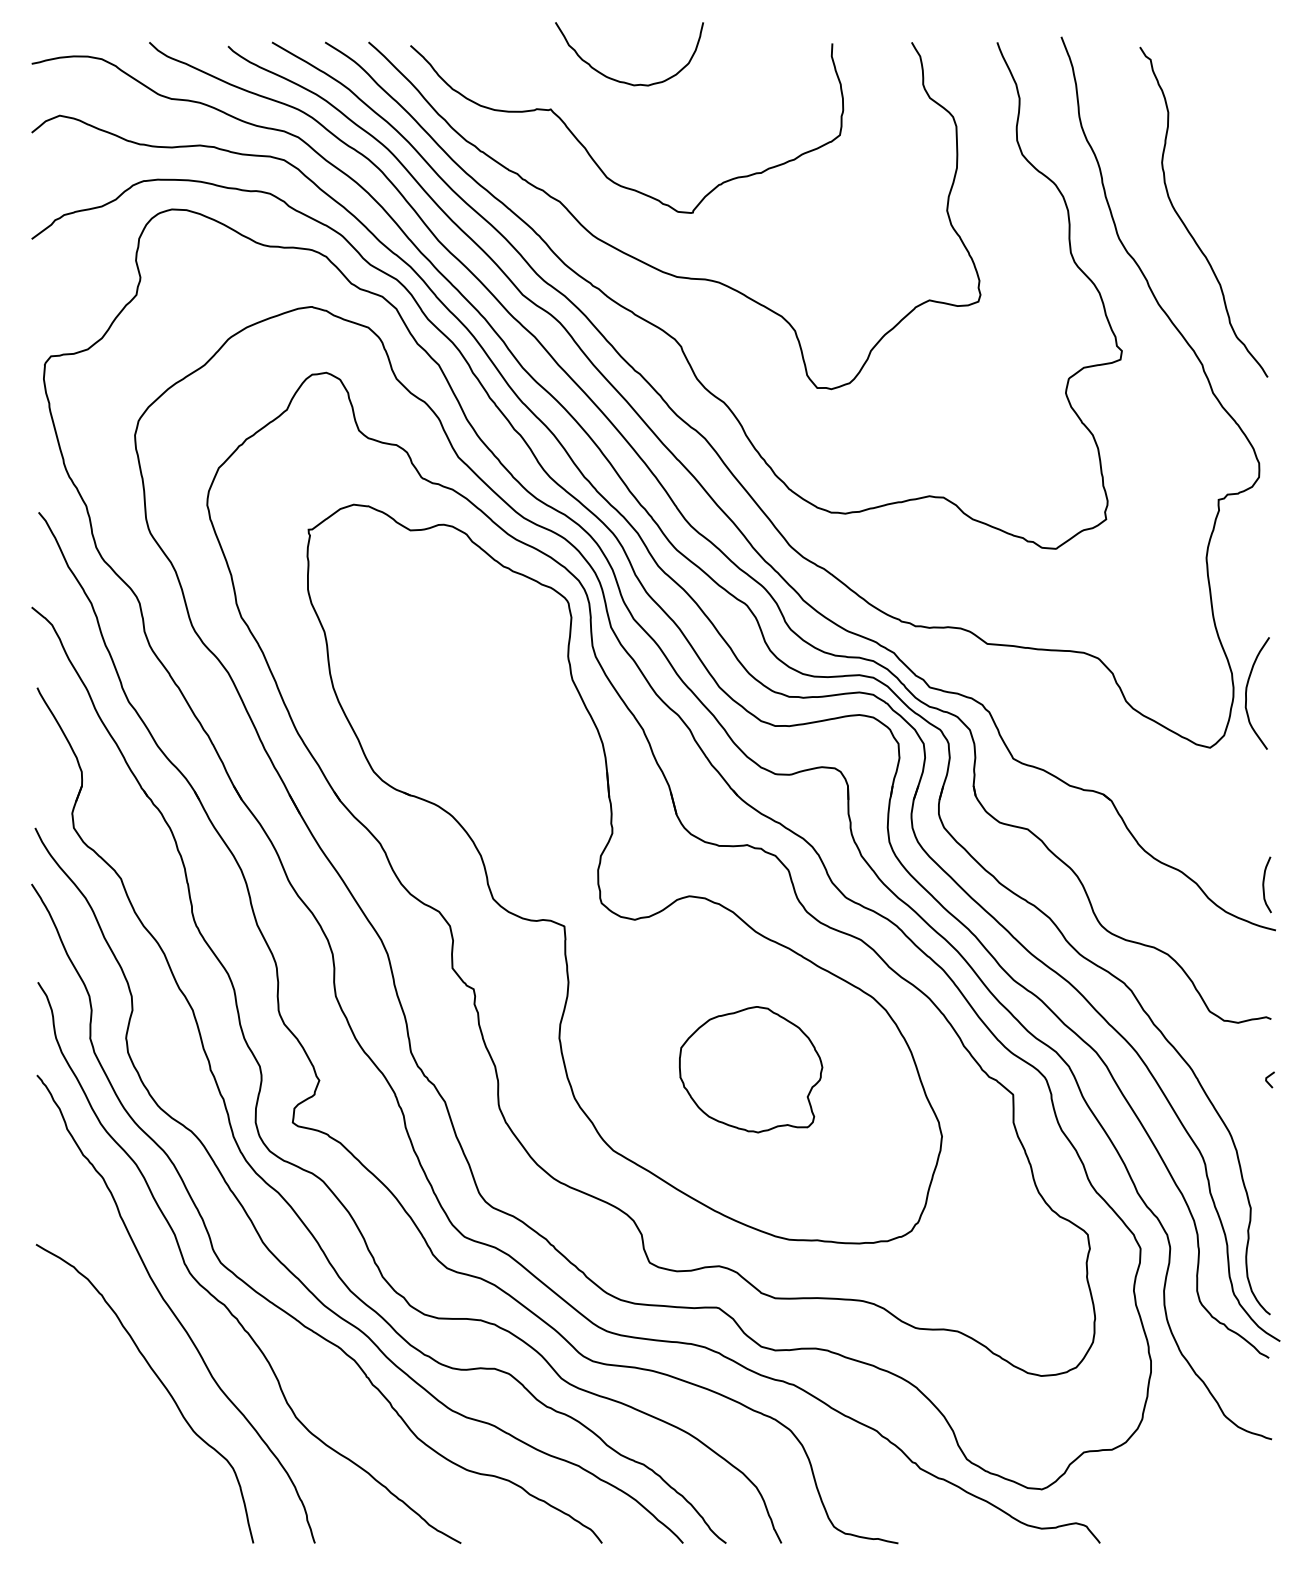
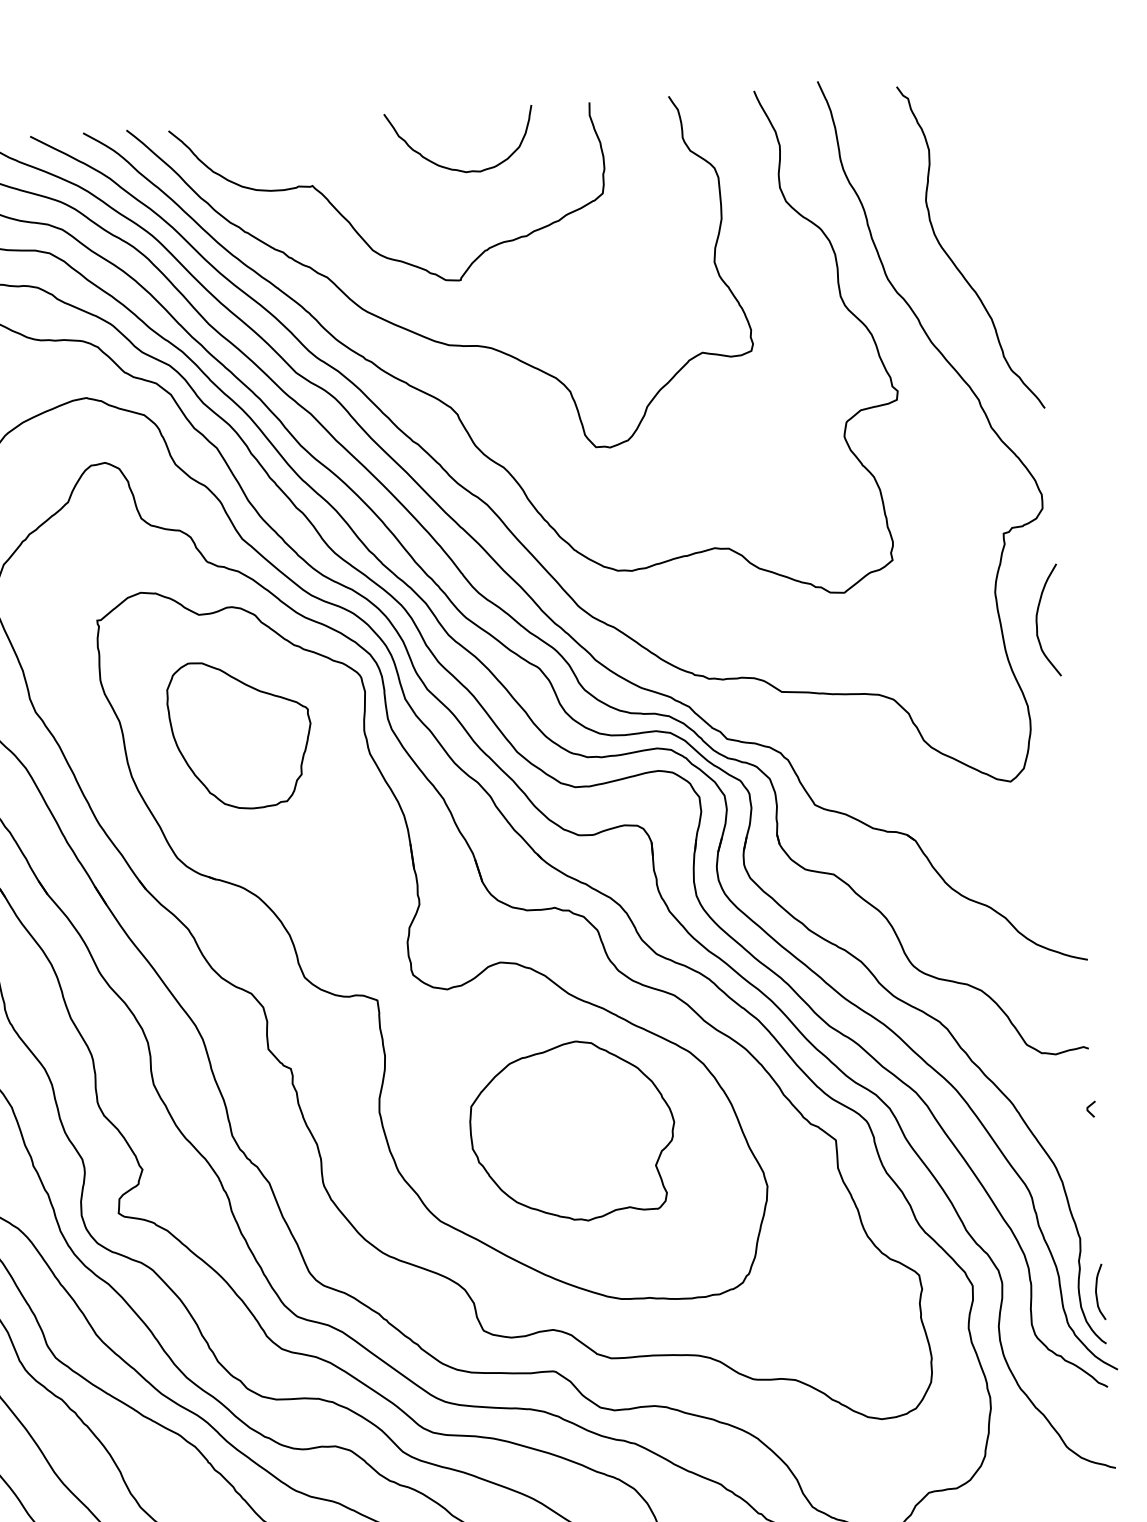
curve: (624, 81) -> (456, 168), moved
part: (443, 652) -> (239, 734), added
curve: (1247, 691) -> (1037, 619), moved
curve: (1264, 884) -> (1097, 1291), moved
part: (750, 1069) -> (572, 1131), size x1.43

